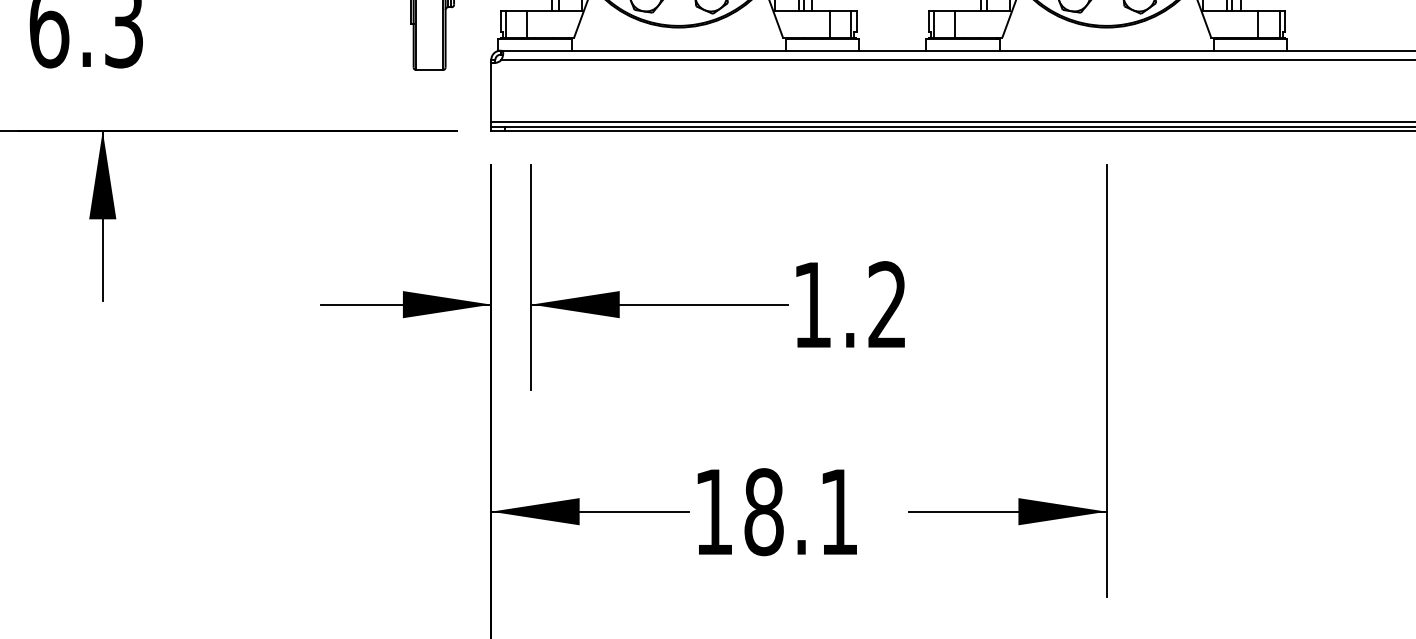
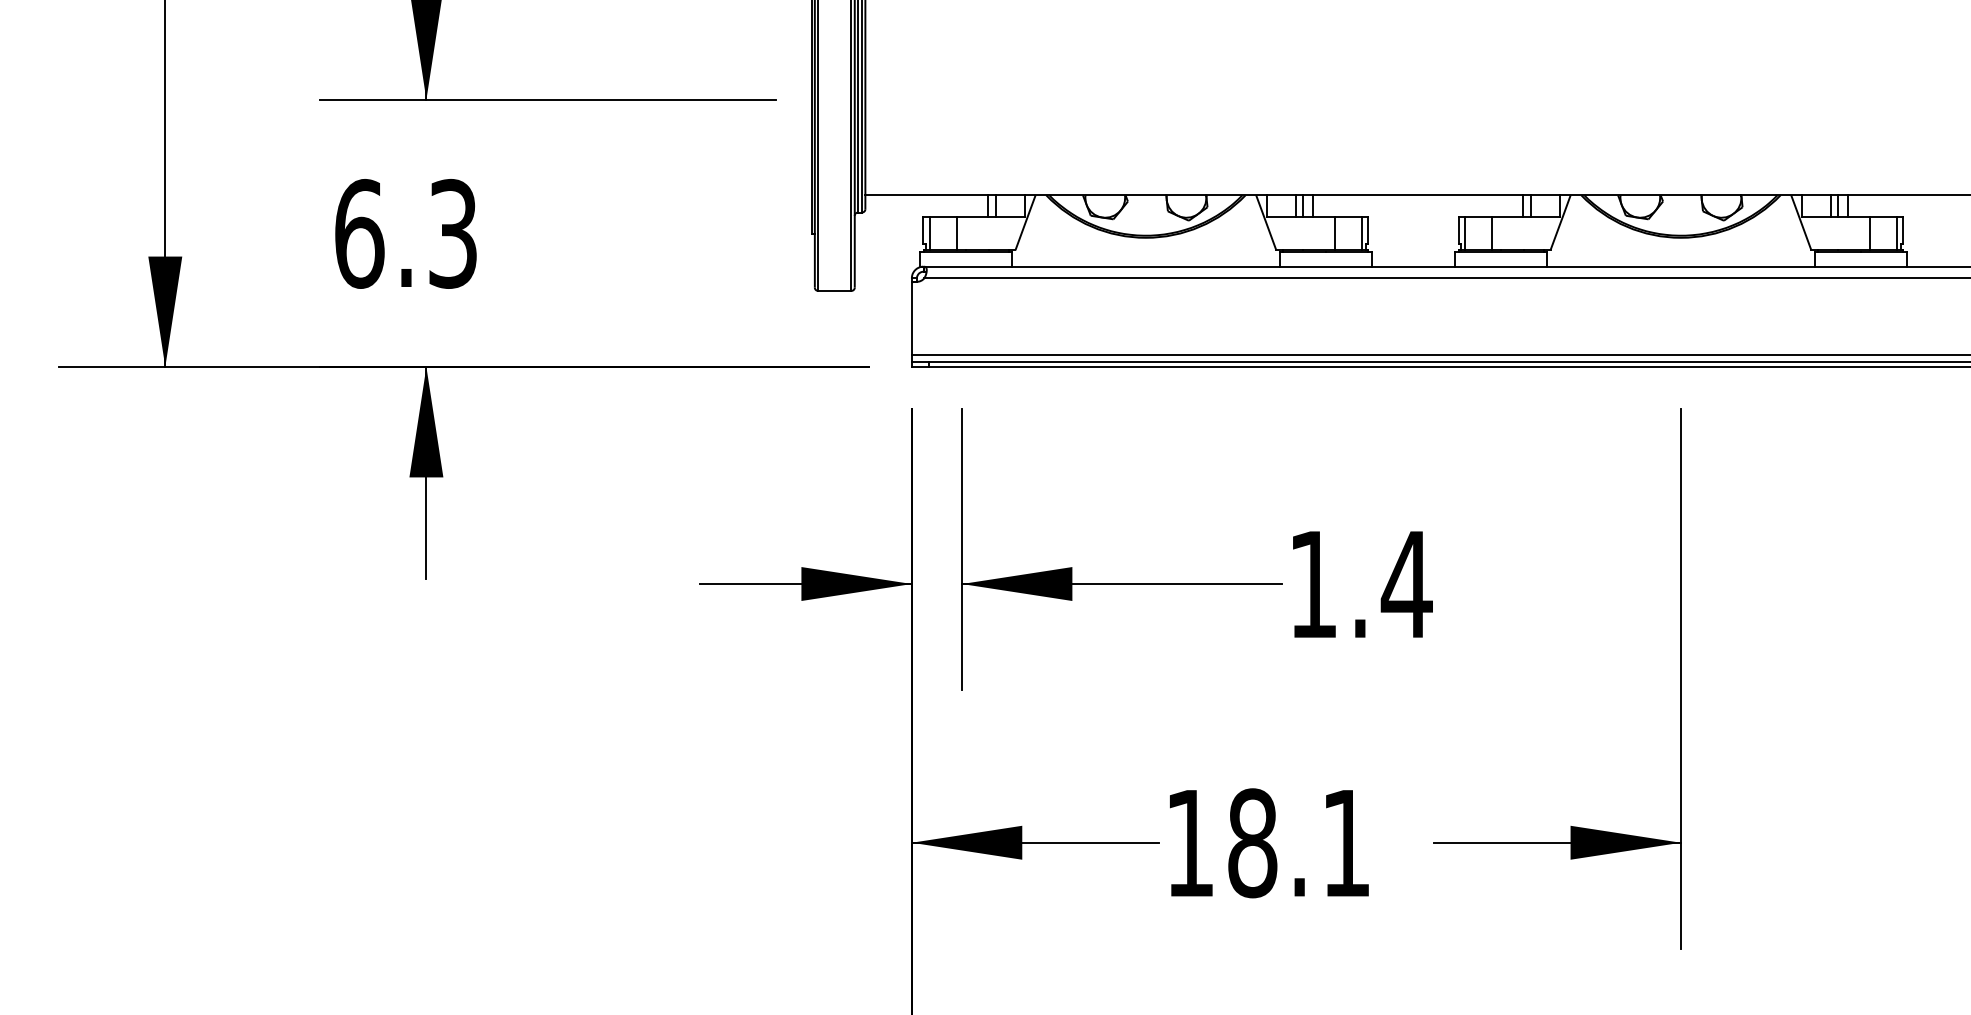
text: (887, 304) -> (1406, 583), 1.2 -> 1.4

